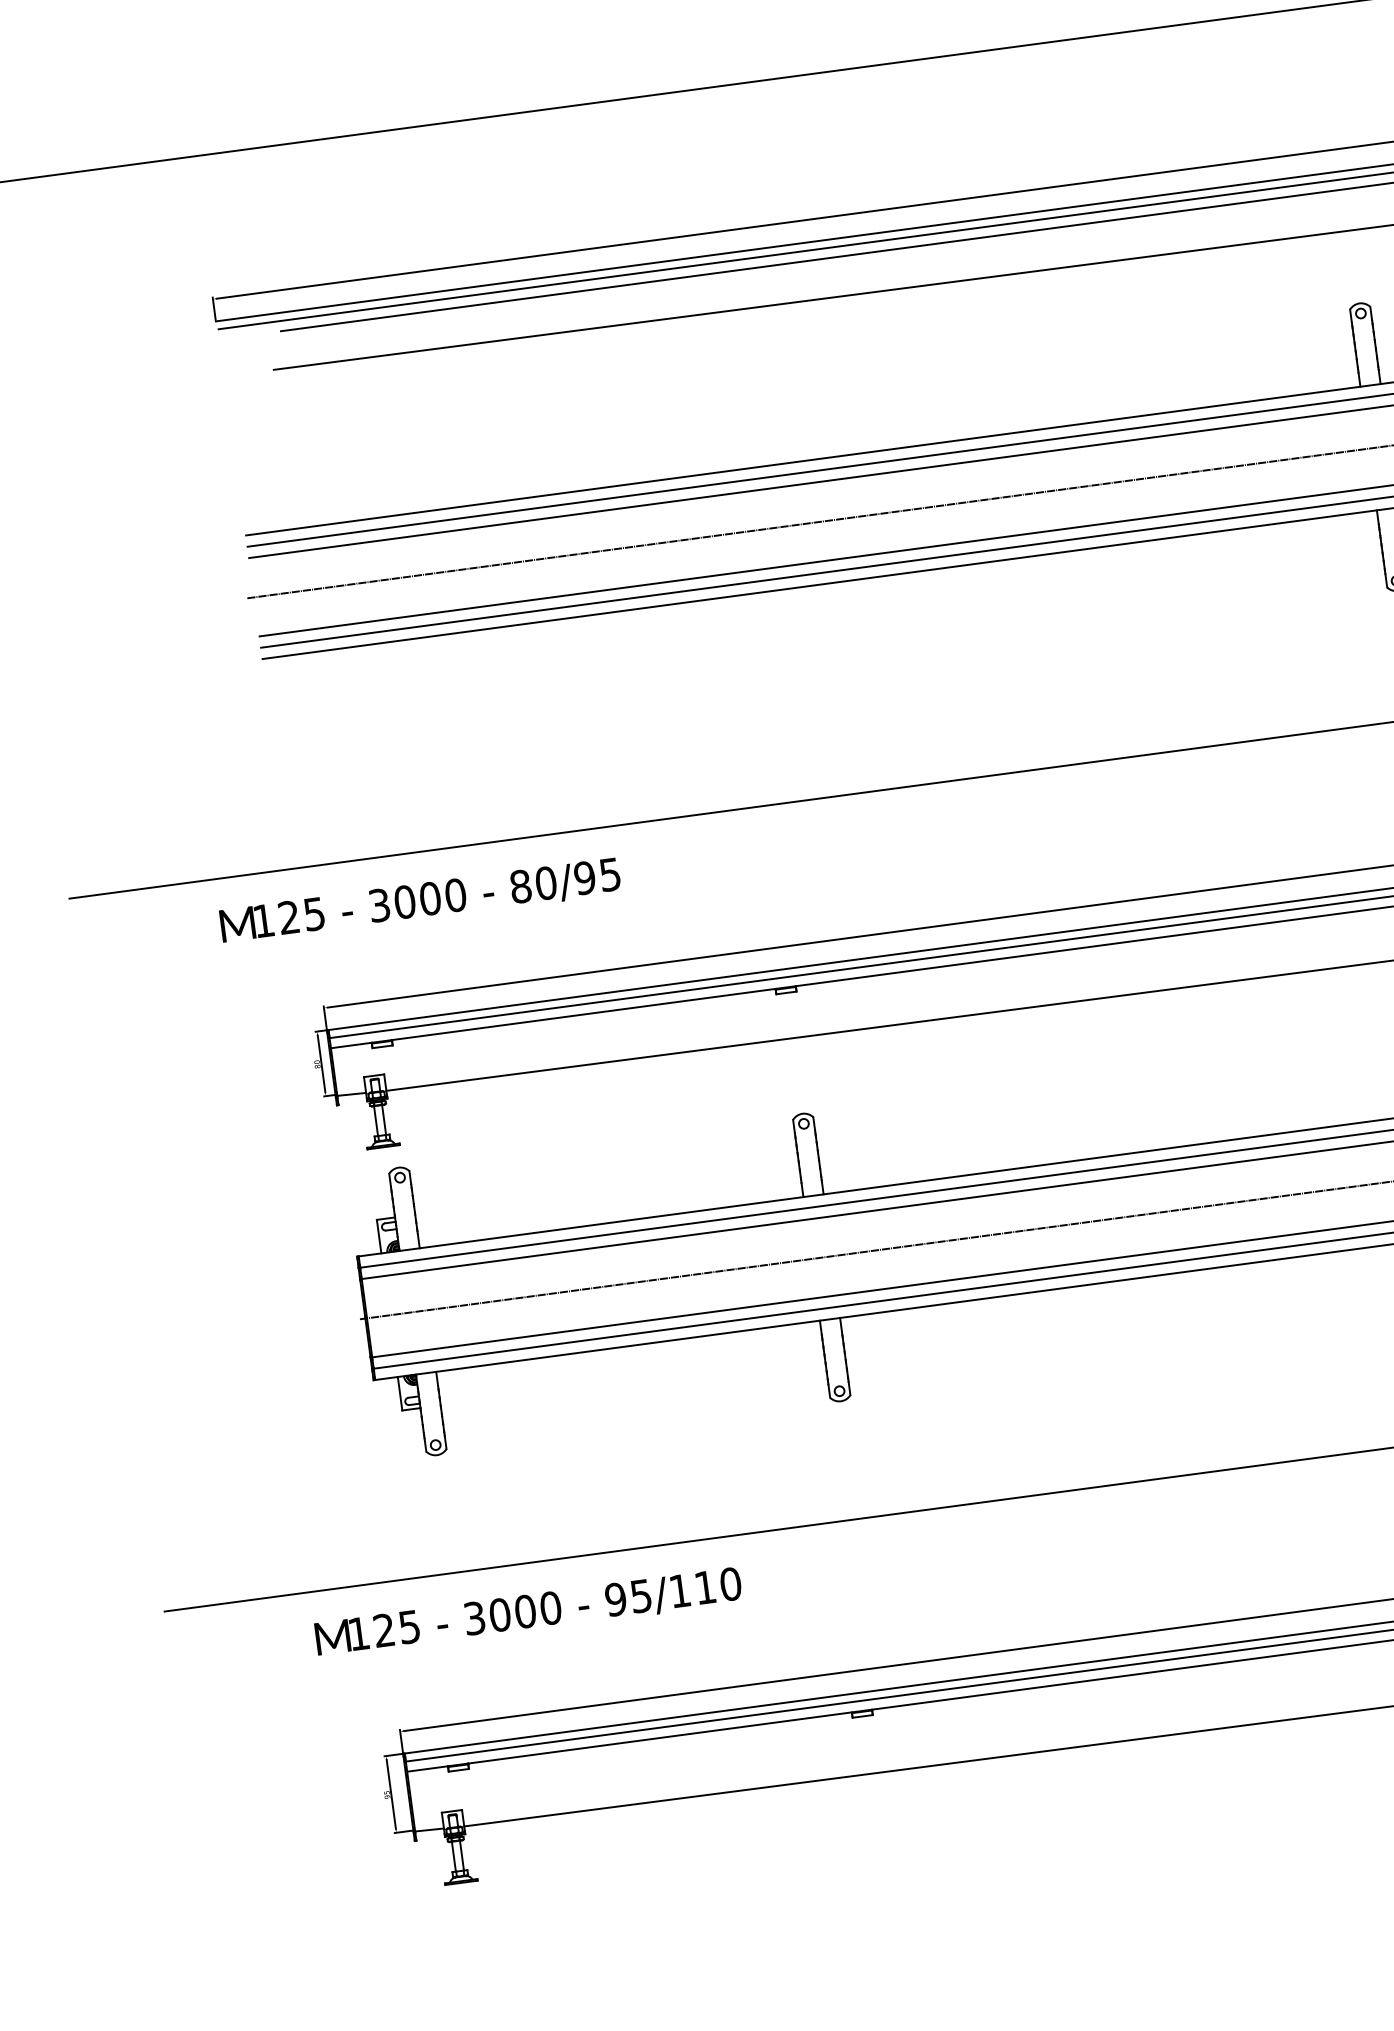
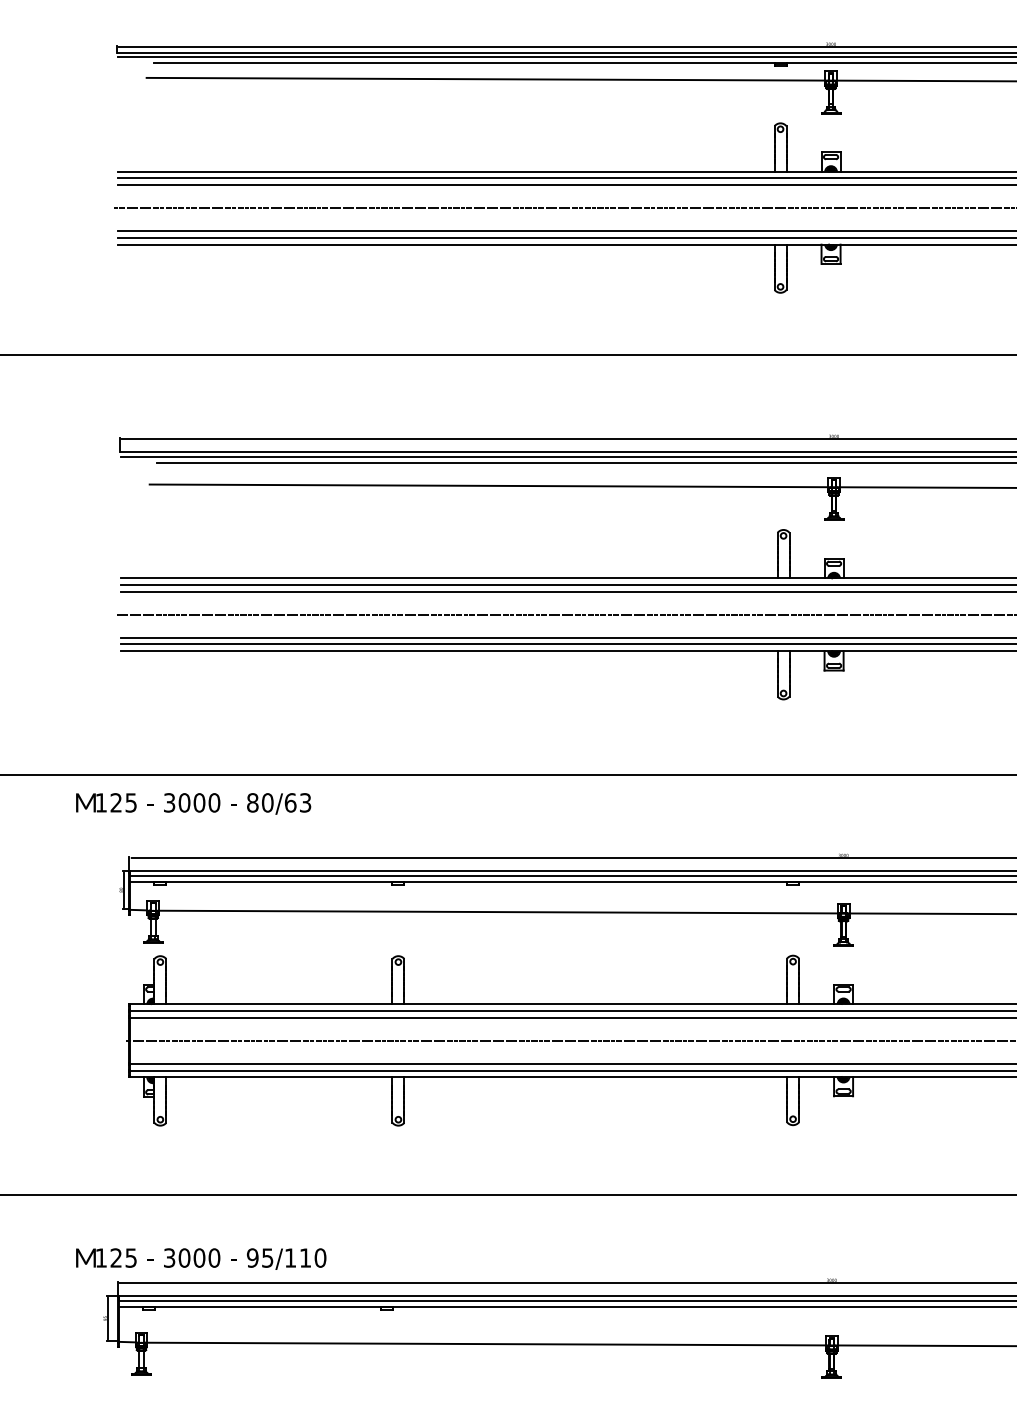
text: (596, 875) -> (297, 802), 80/95 -> 80/63
text: (528, 1611) -> (201, 1258), moved

